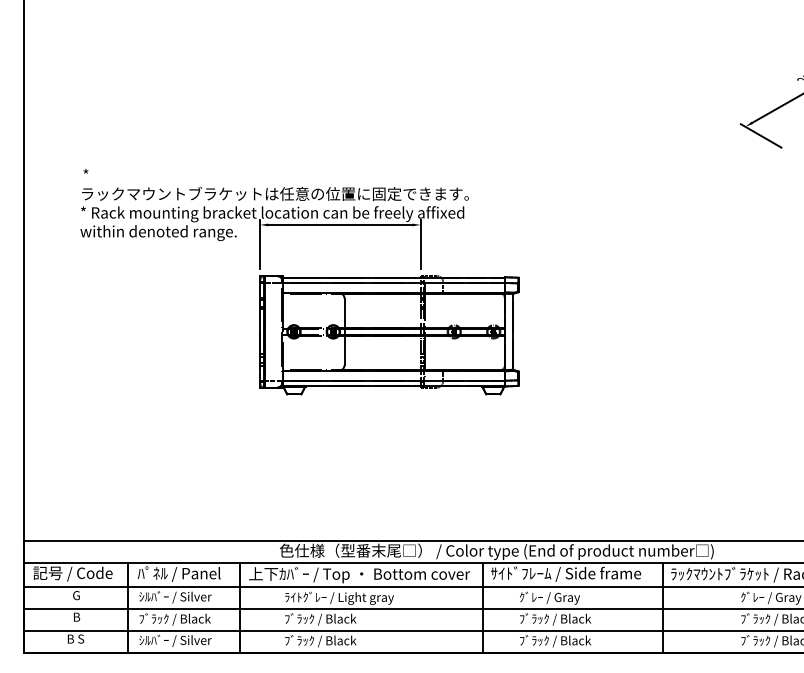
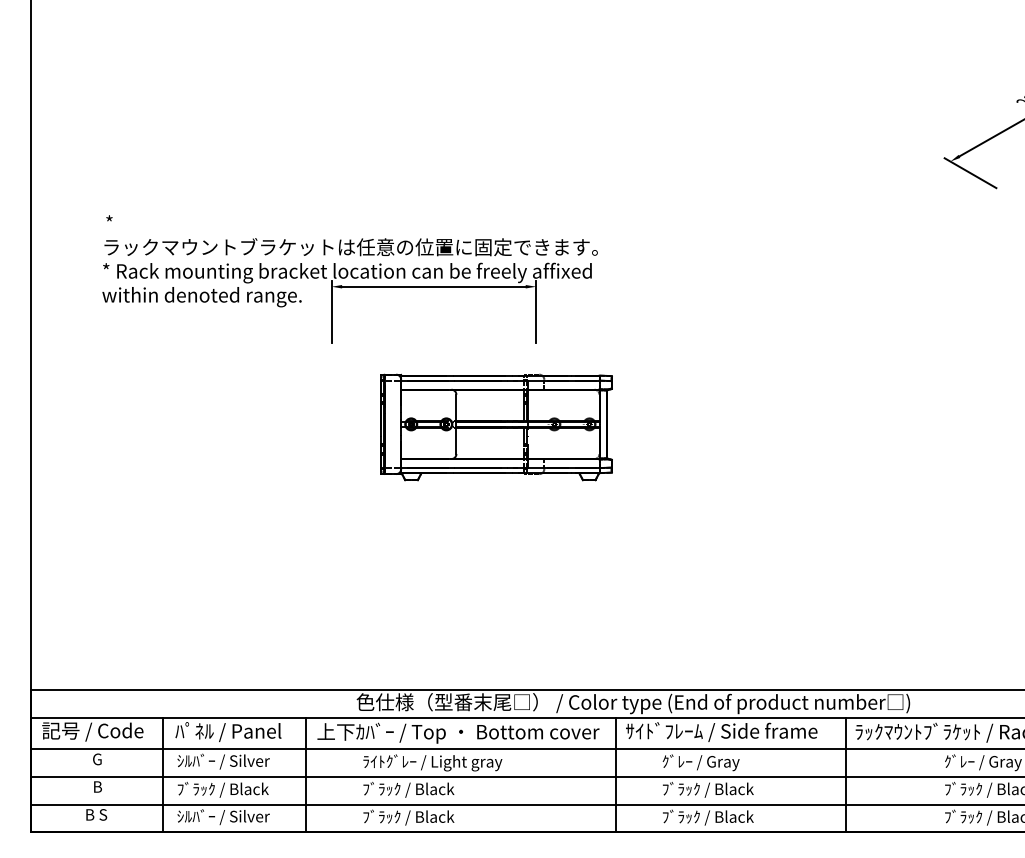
part: (389, 335) -> (496, 427), size x0.7

